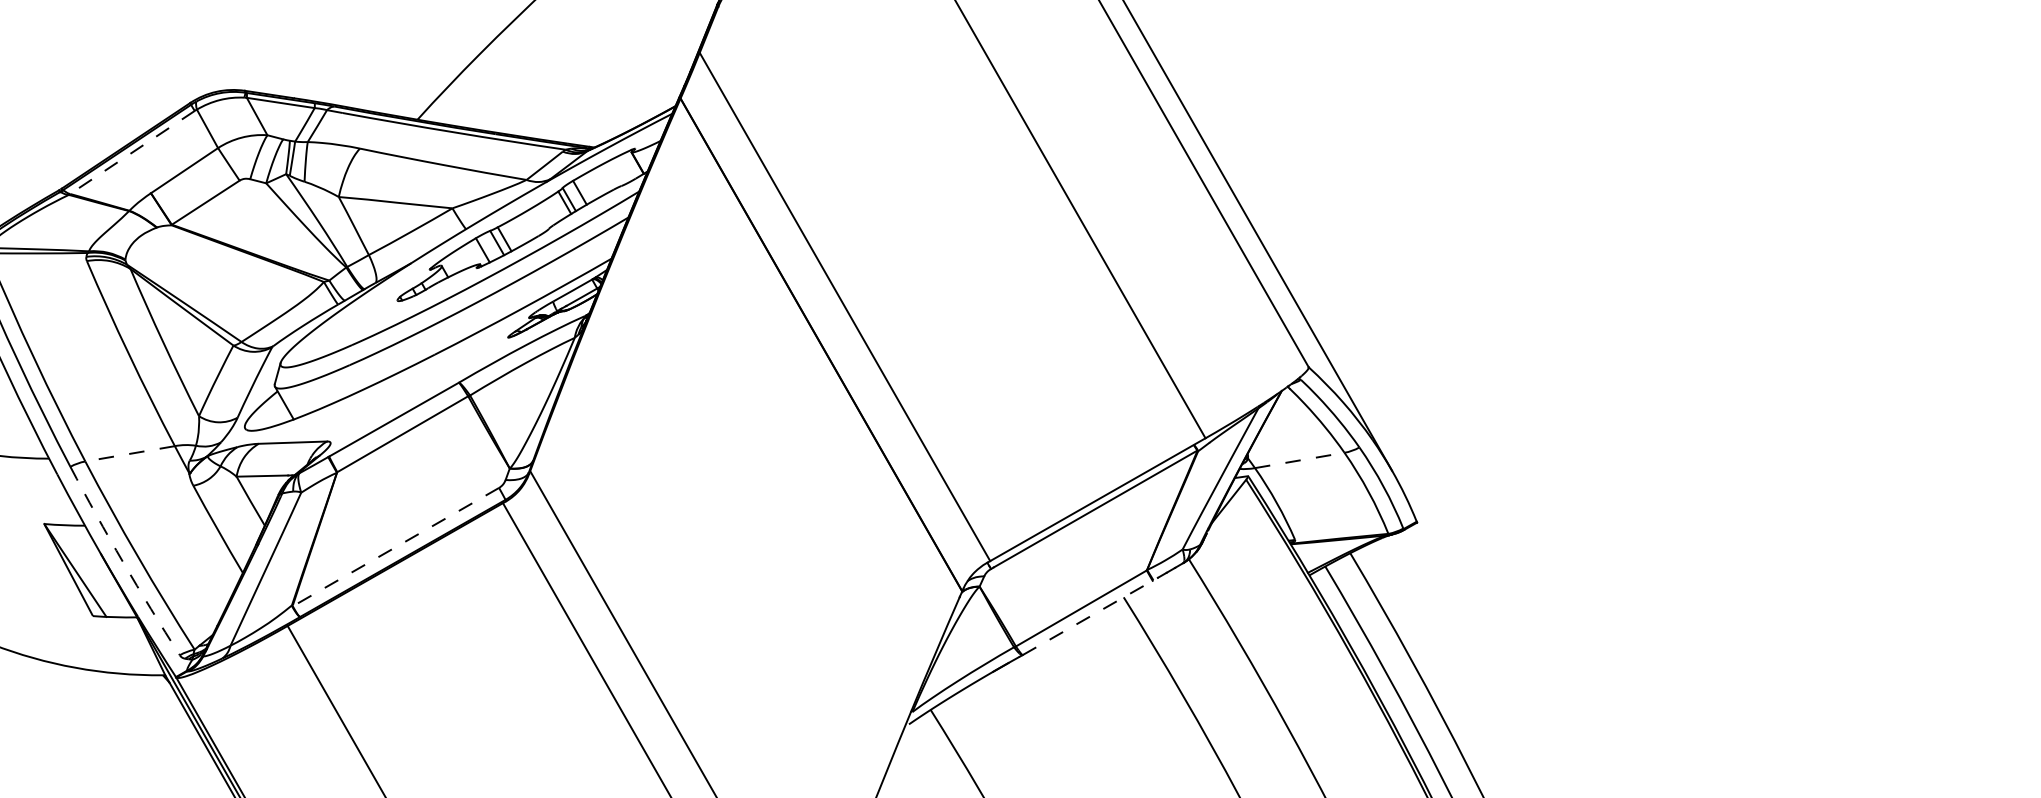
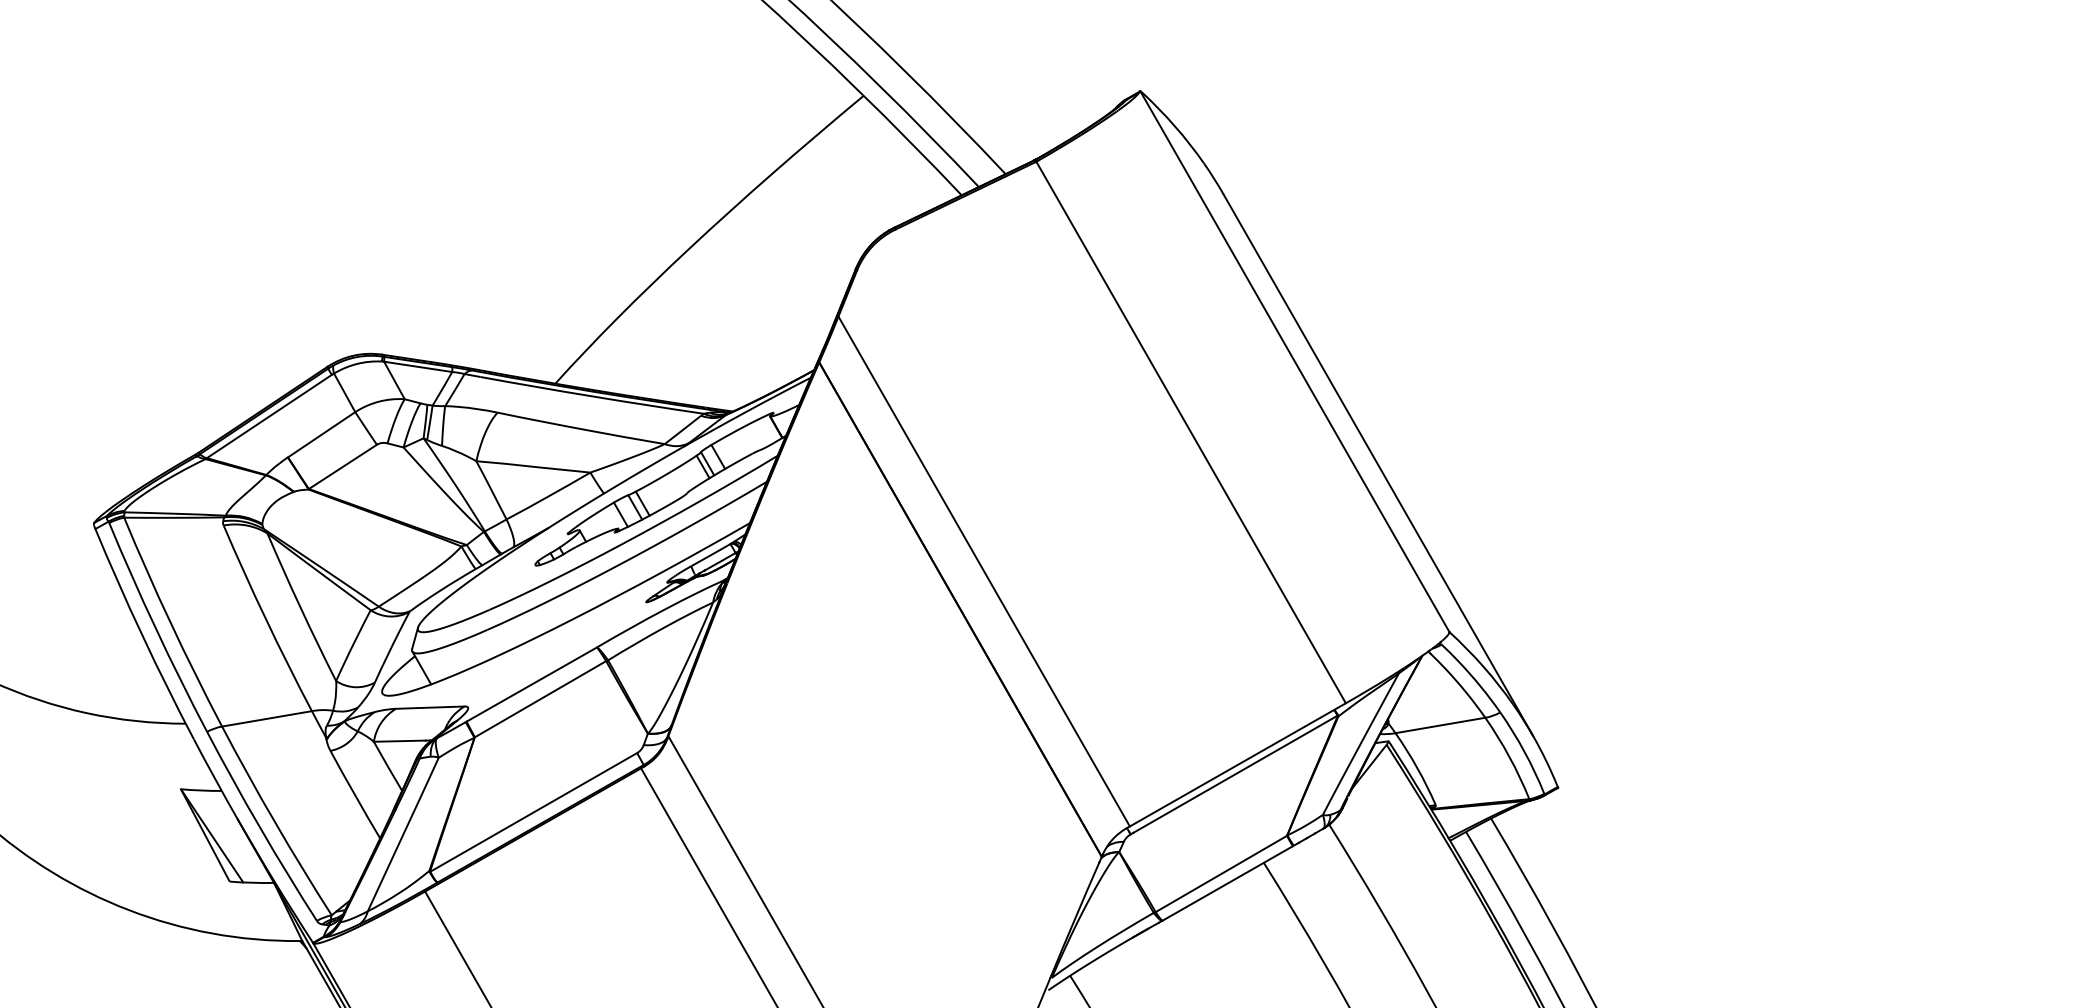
line: (131, 152) -> (268, 416), dashed -> solid
line: (130, 453) -> (267, 718), dashed -> solid
line: (1299, 460) -> (1440, 725), dashed -> solid
line: (395, 547) -> (533, 812), dashed -> solid
arc: (123, 562) -> (260, 827), dashed -> solid
line: (1091, 615) -> (1231, 881), dashed -> solid

